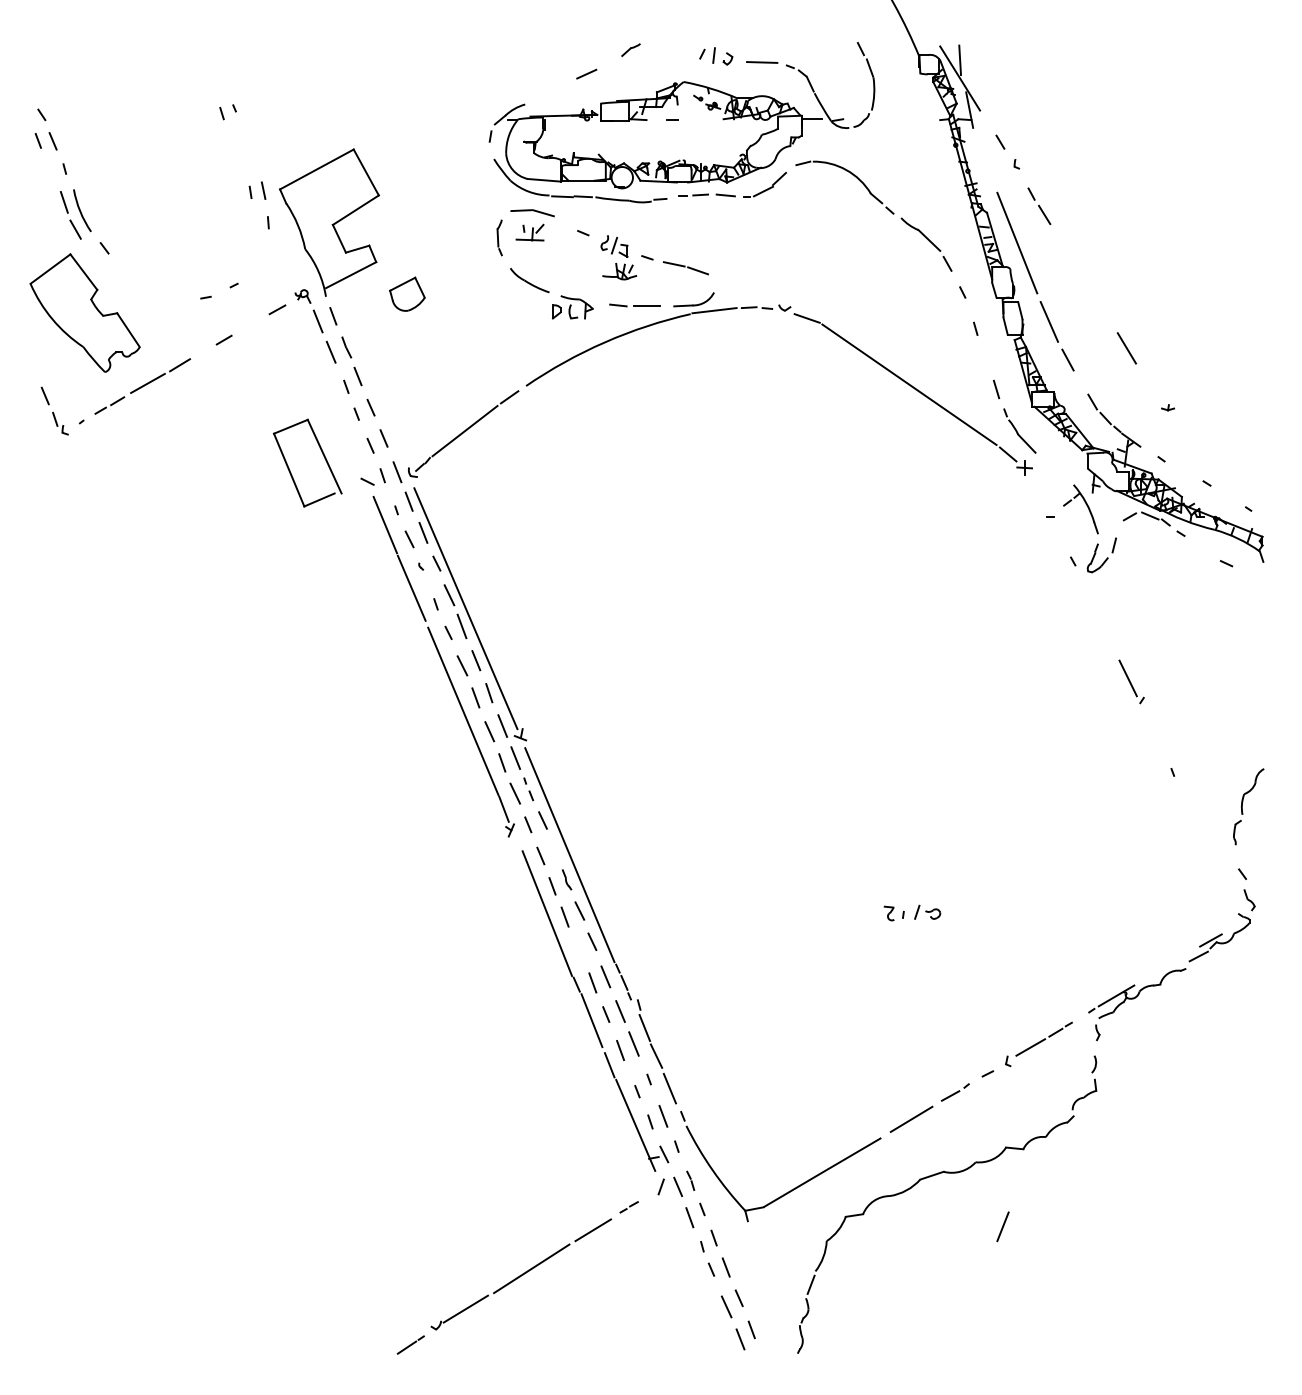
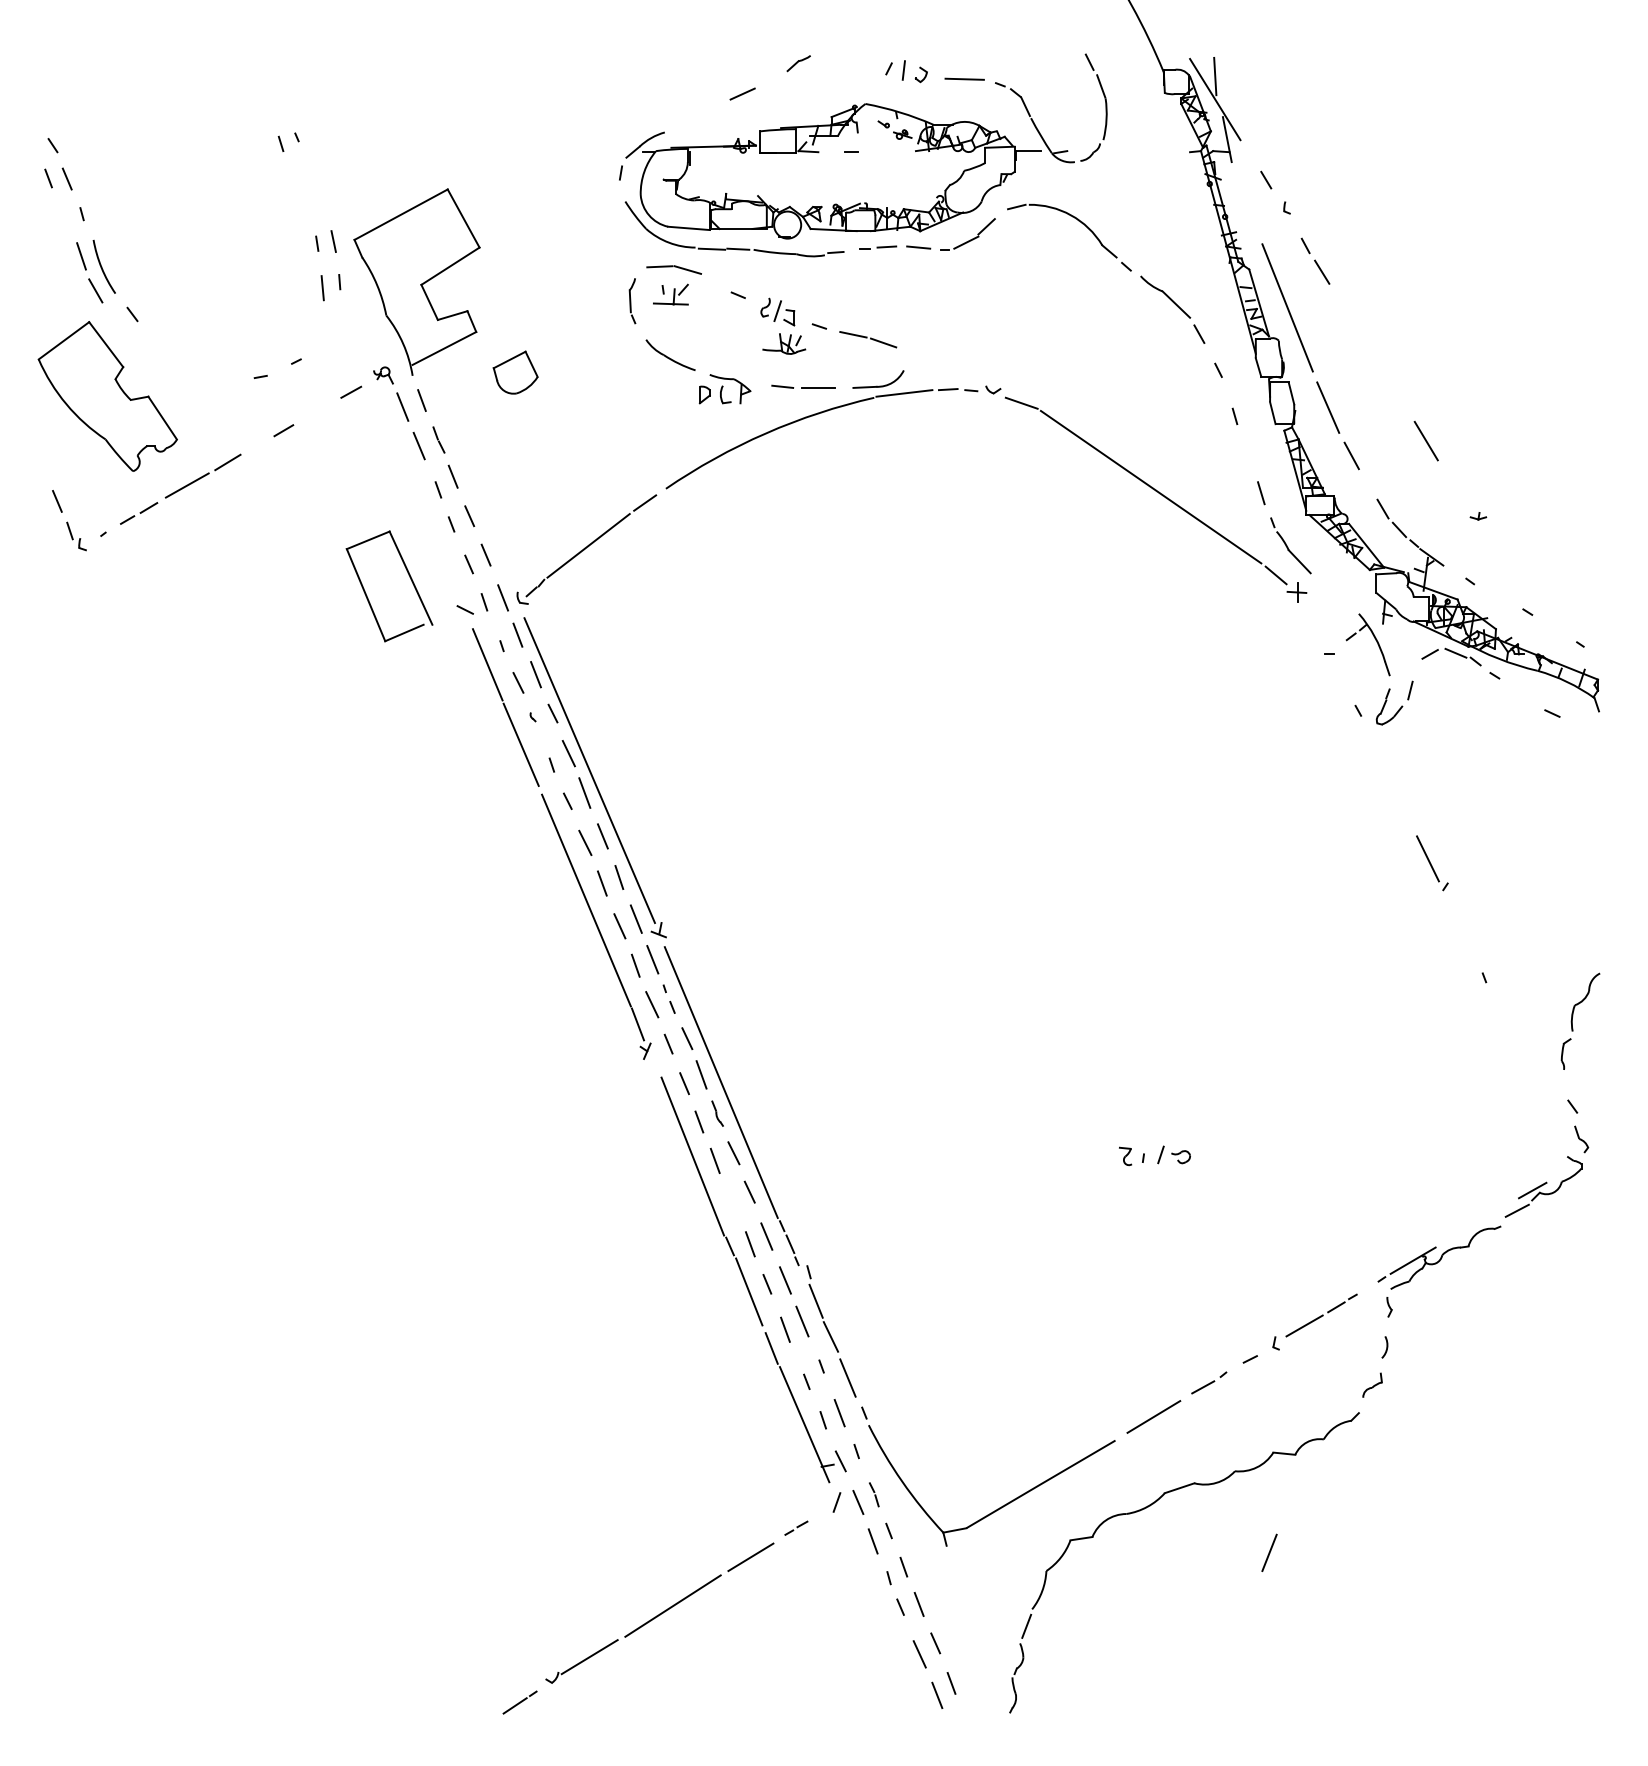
line: (254, 227) -> (322, 288), added
line: (554, 848) -> (701, 1074), added
part: (1084, 1093) -> (1372, 1384), size x0.62

